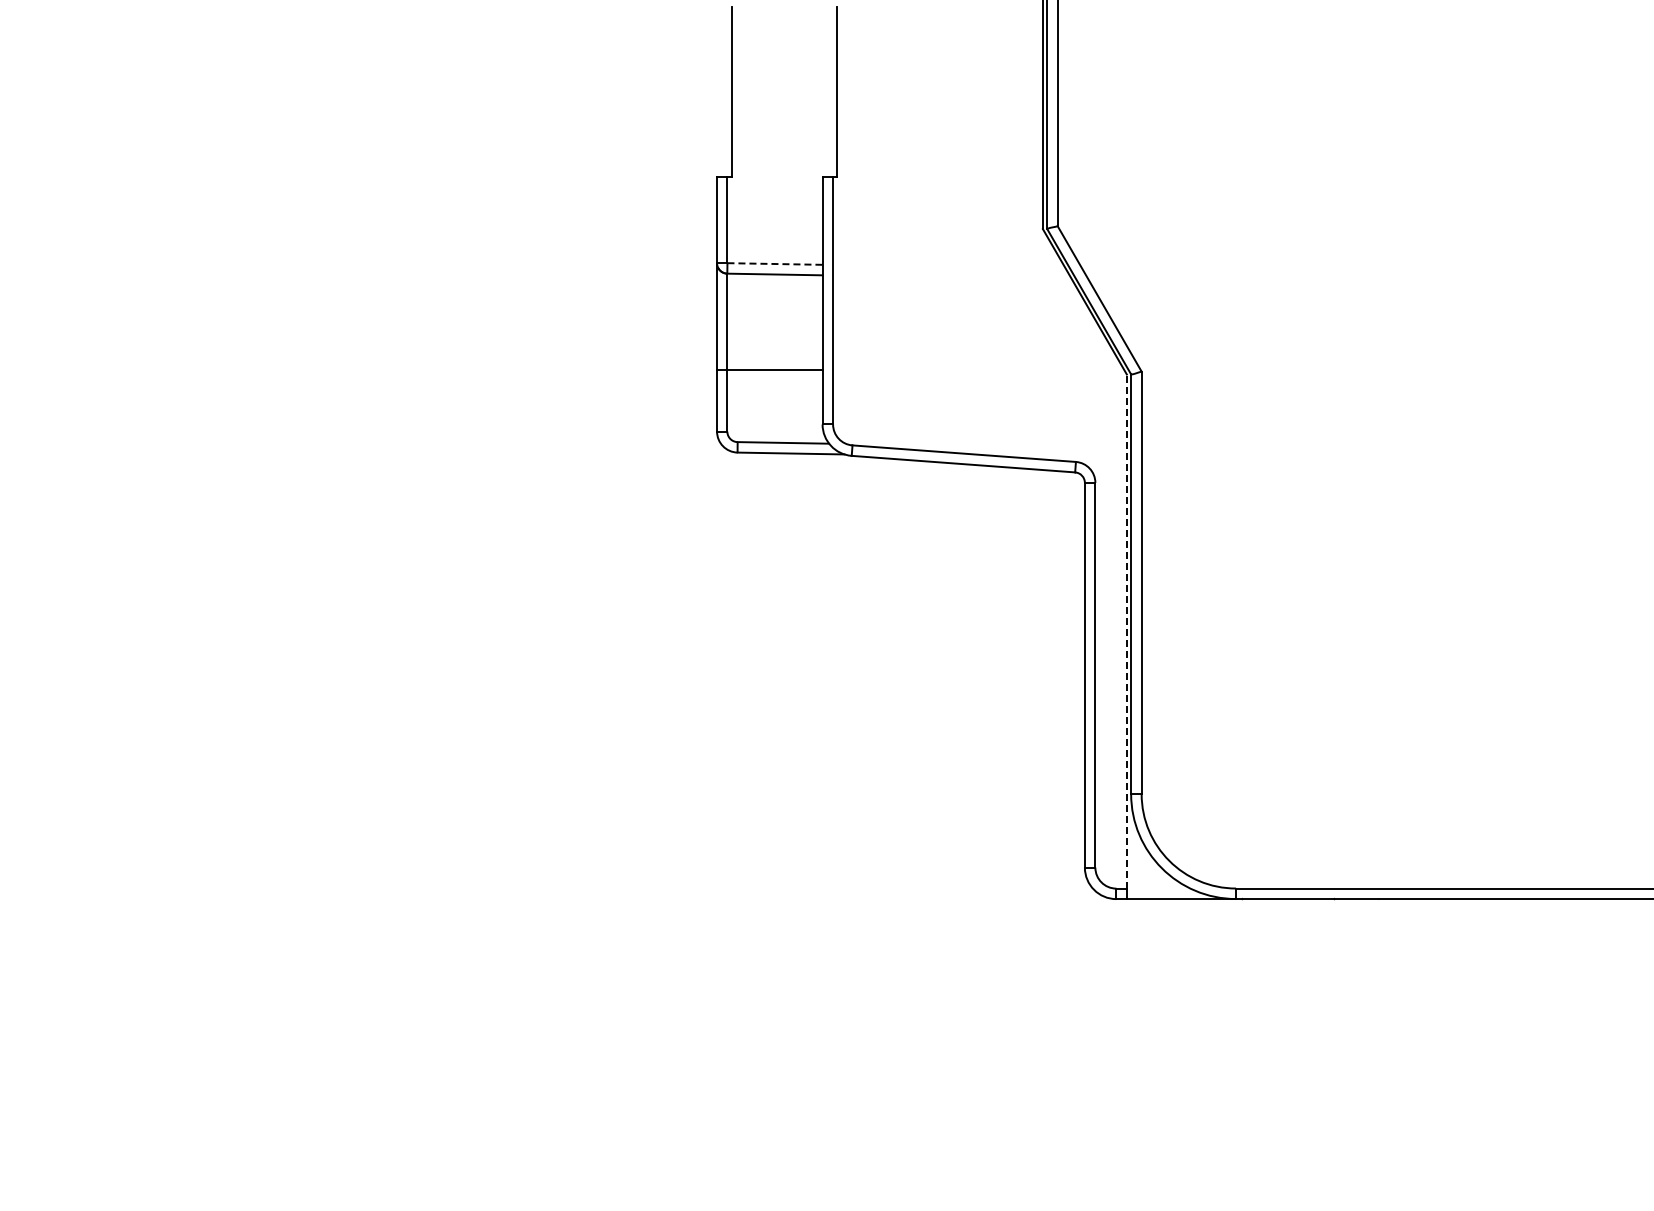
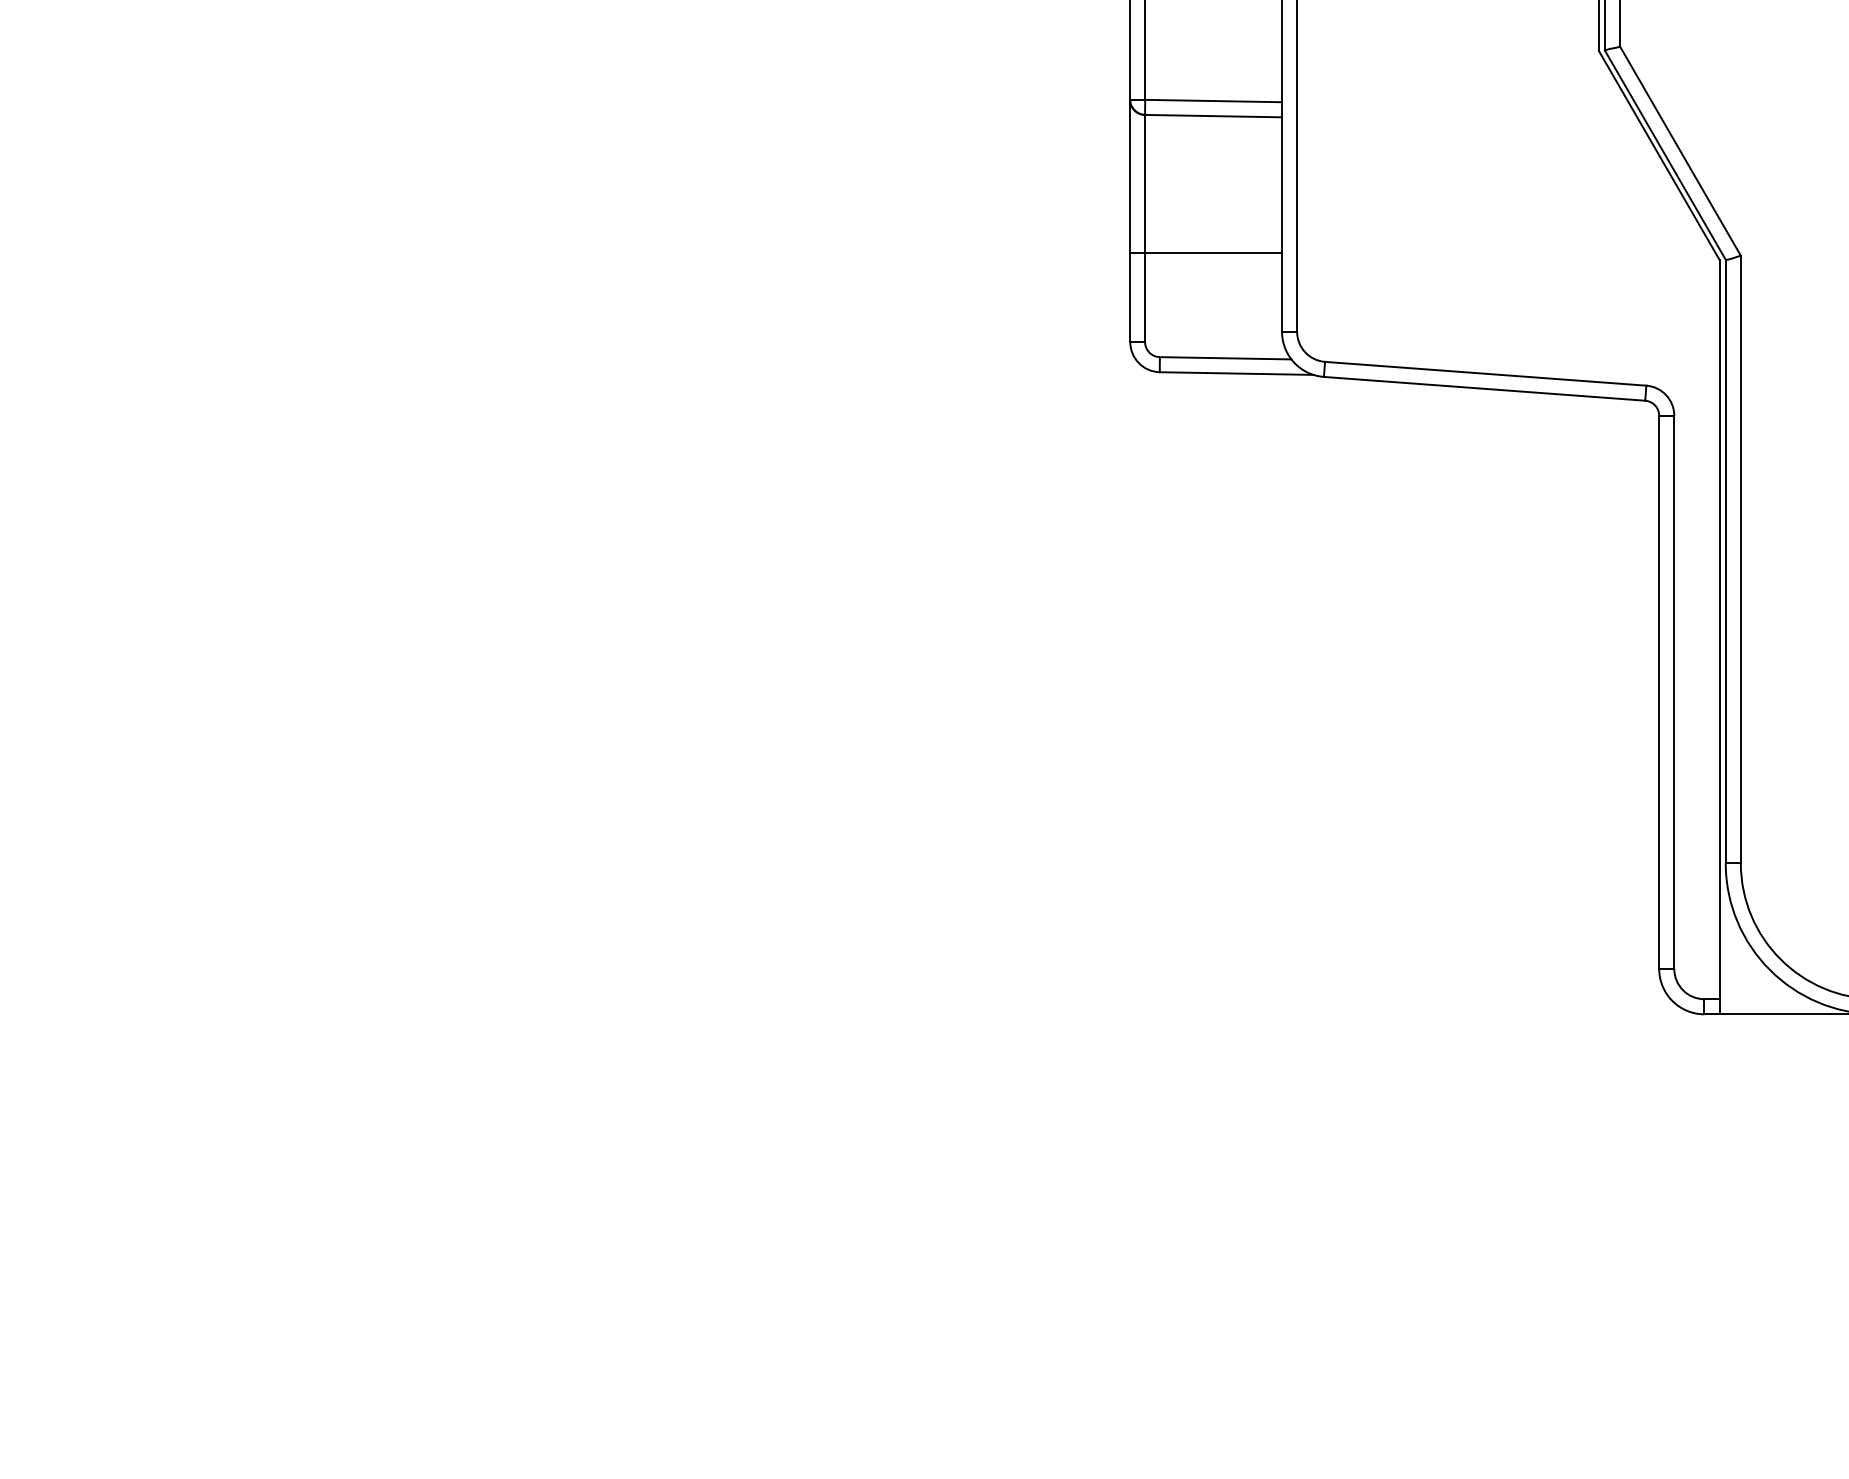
line: (775, 264) -> (1214, 101), dashed -> solid
line: (1126, 631) -> (1719, 629), dashed -> solid

